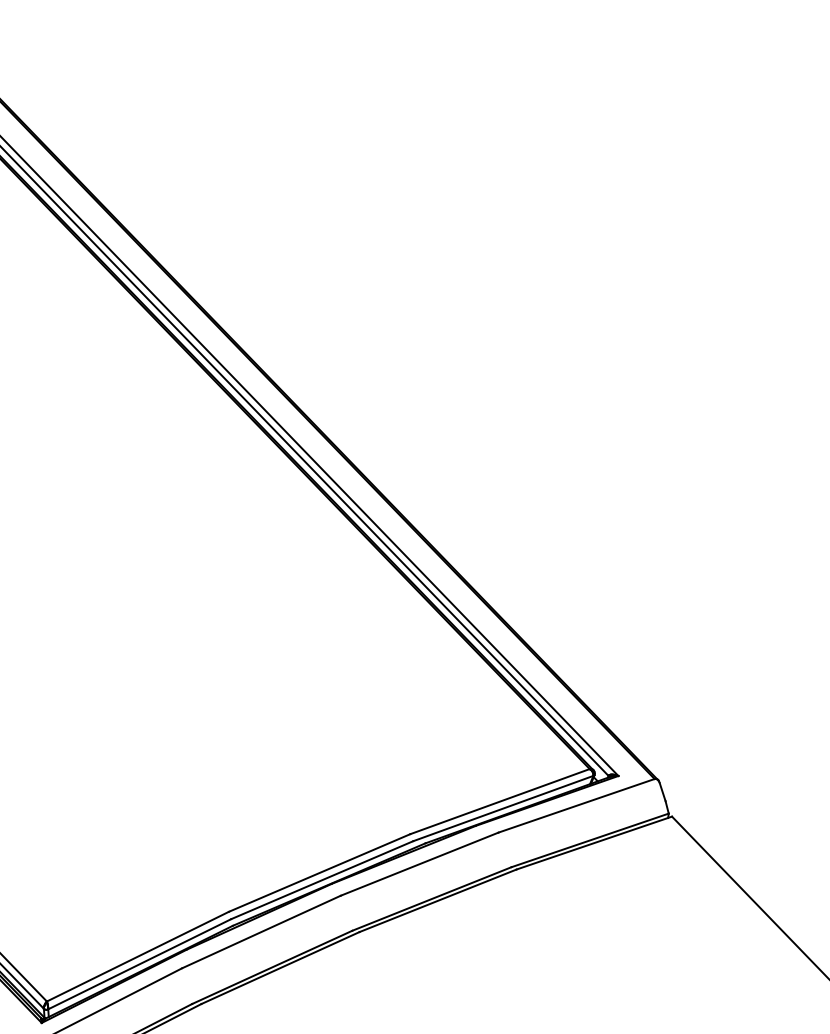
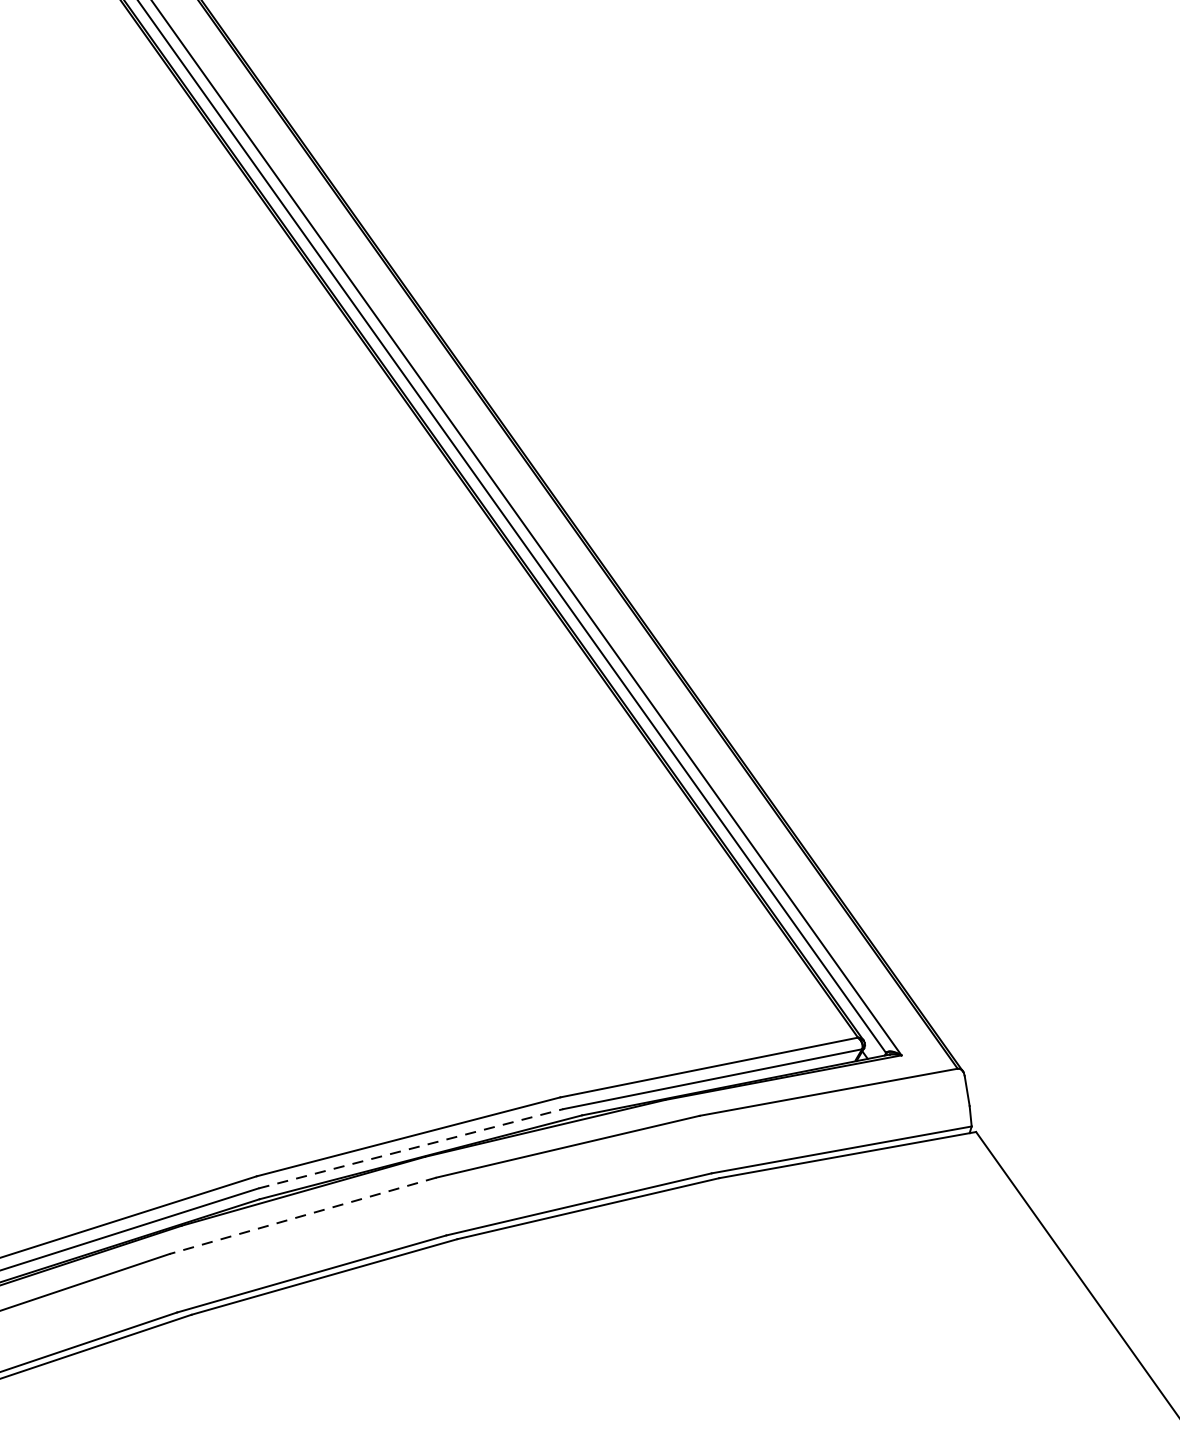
line: (322, 880) -> (411, 1149), solid -> dashed
line: (261, 932) -> (303, 1216), solid -> dashed

